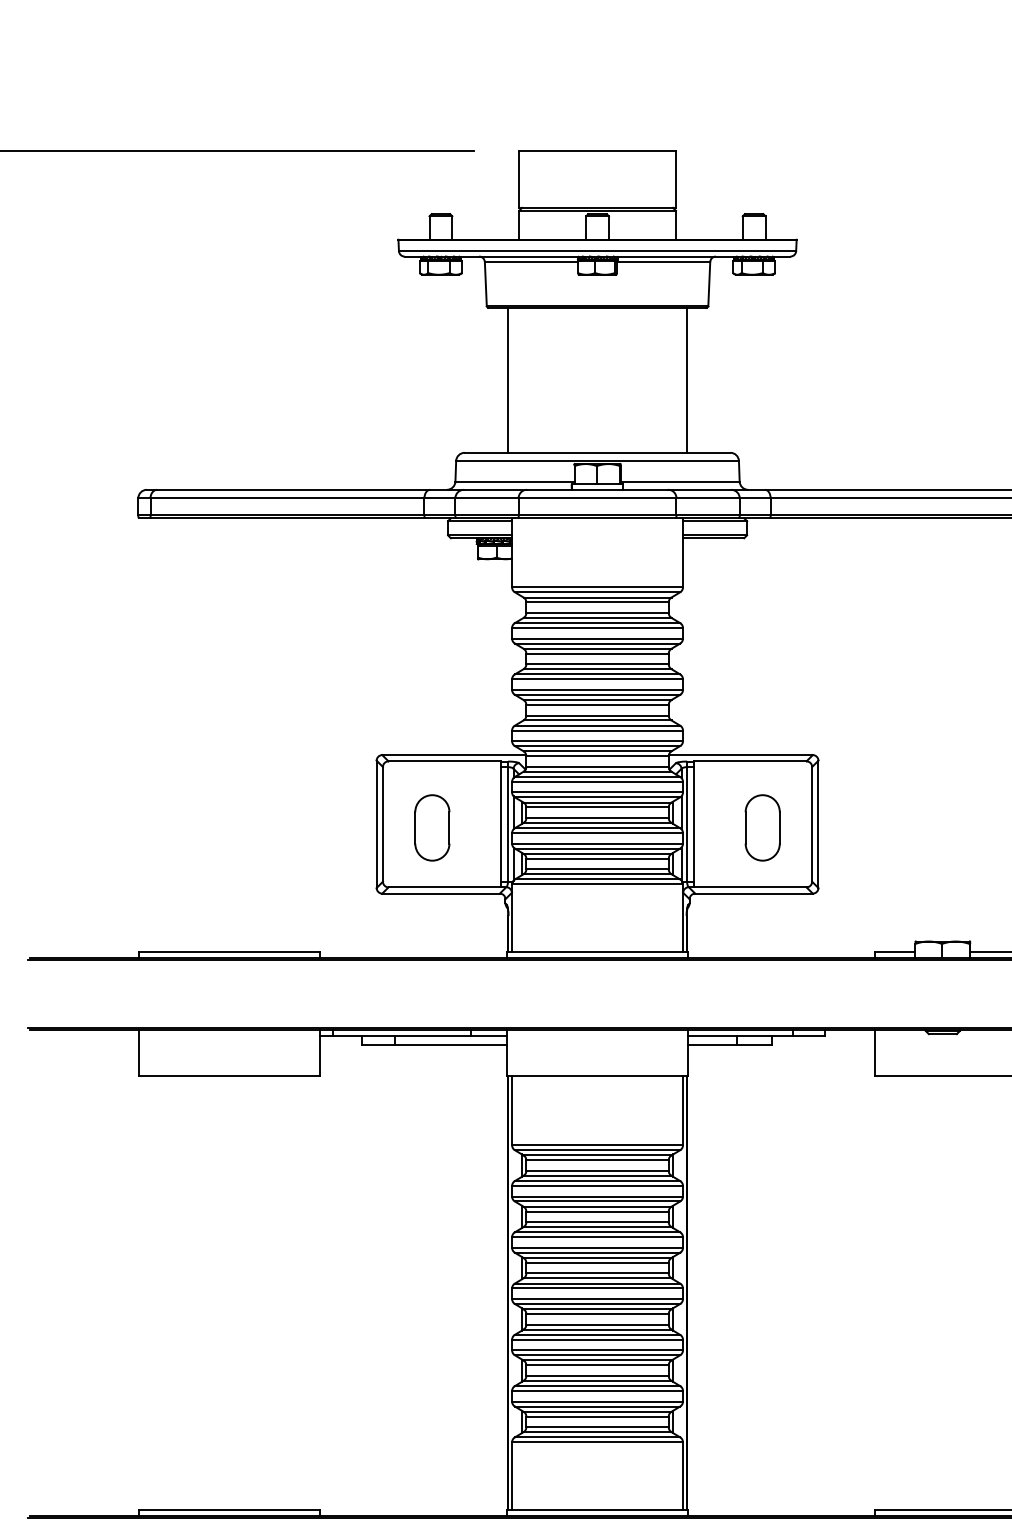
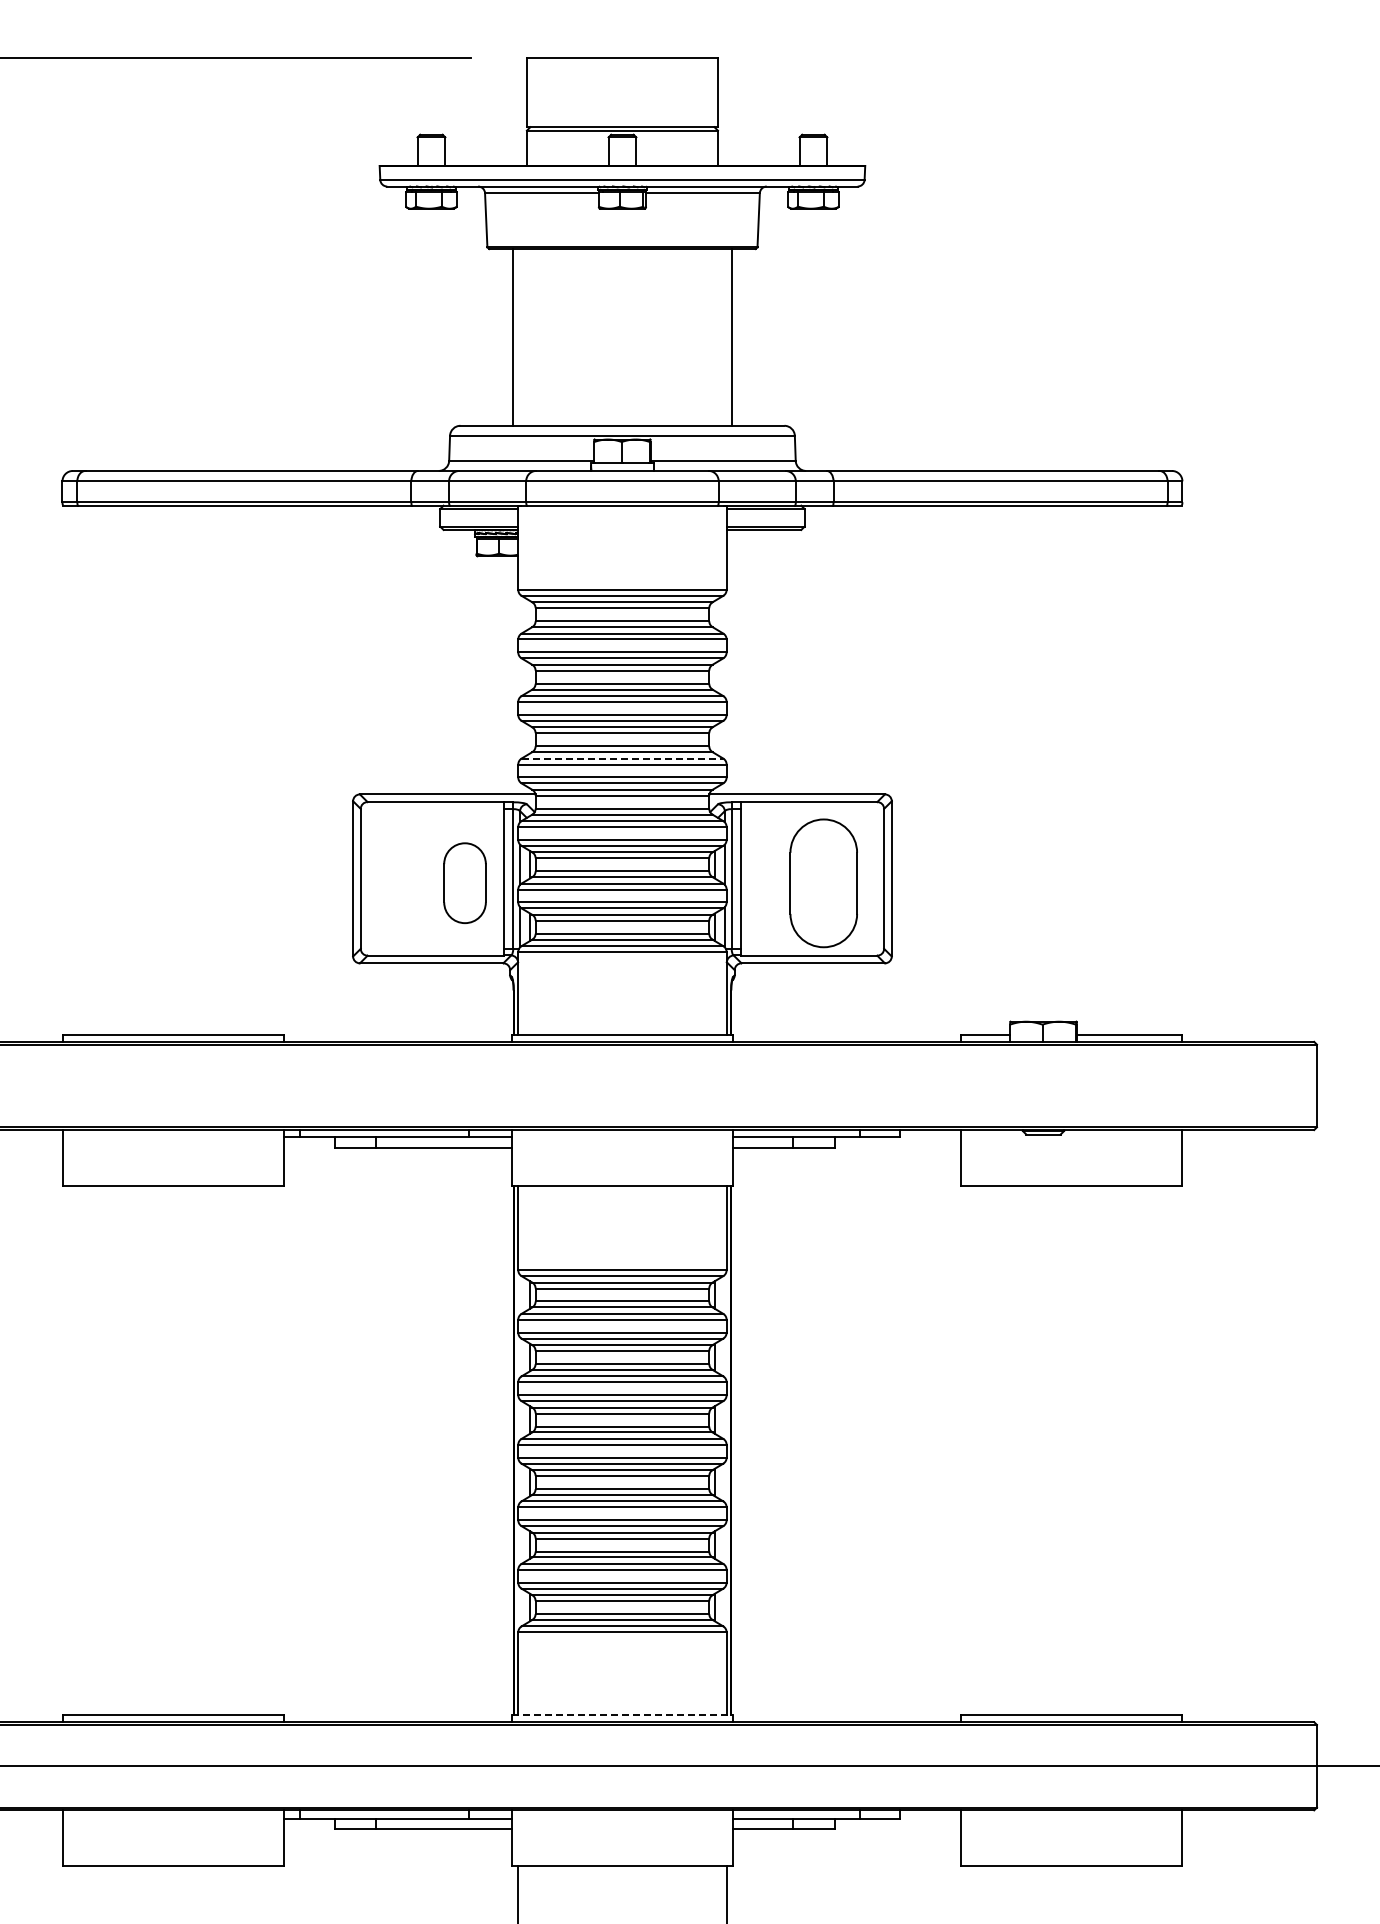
line: (597, 725) -> (622, 758), solid -> dashed
part: (431, 827) -> (464, 882), moved
part: (762, 827) -> (823, 882), size x1.6
line: (597, 1510) -> (622, 1715), solid -> dashed

